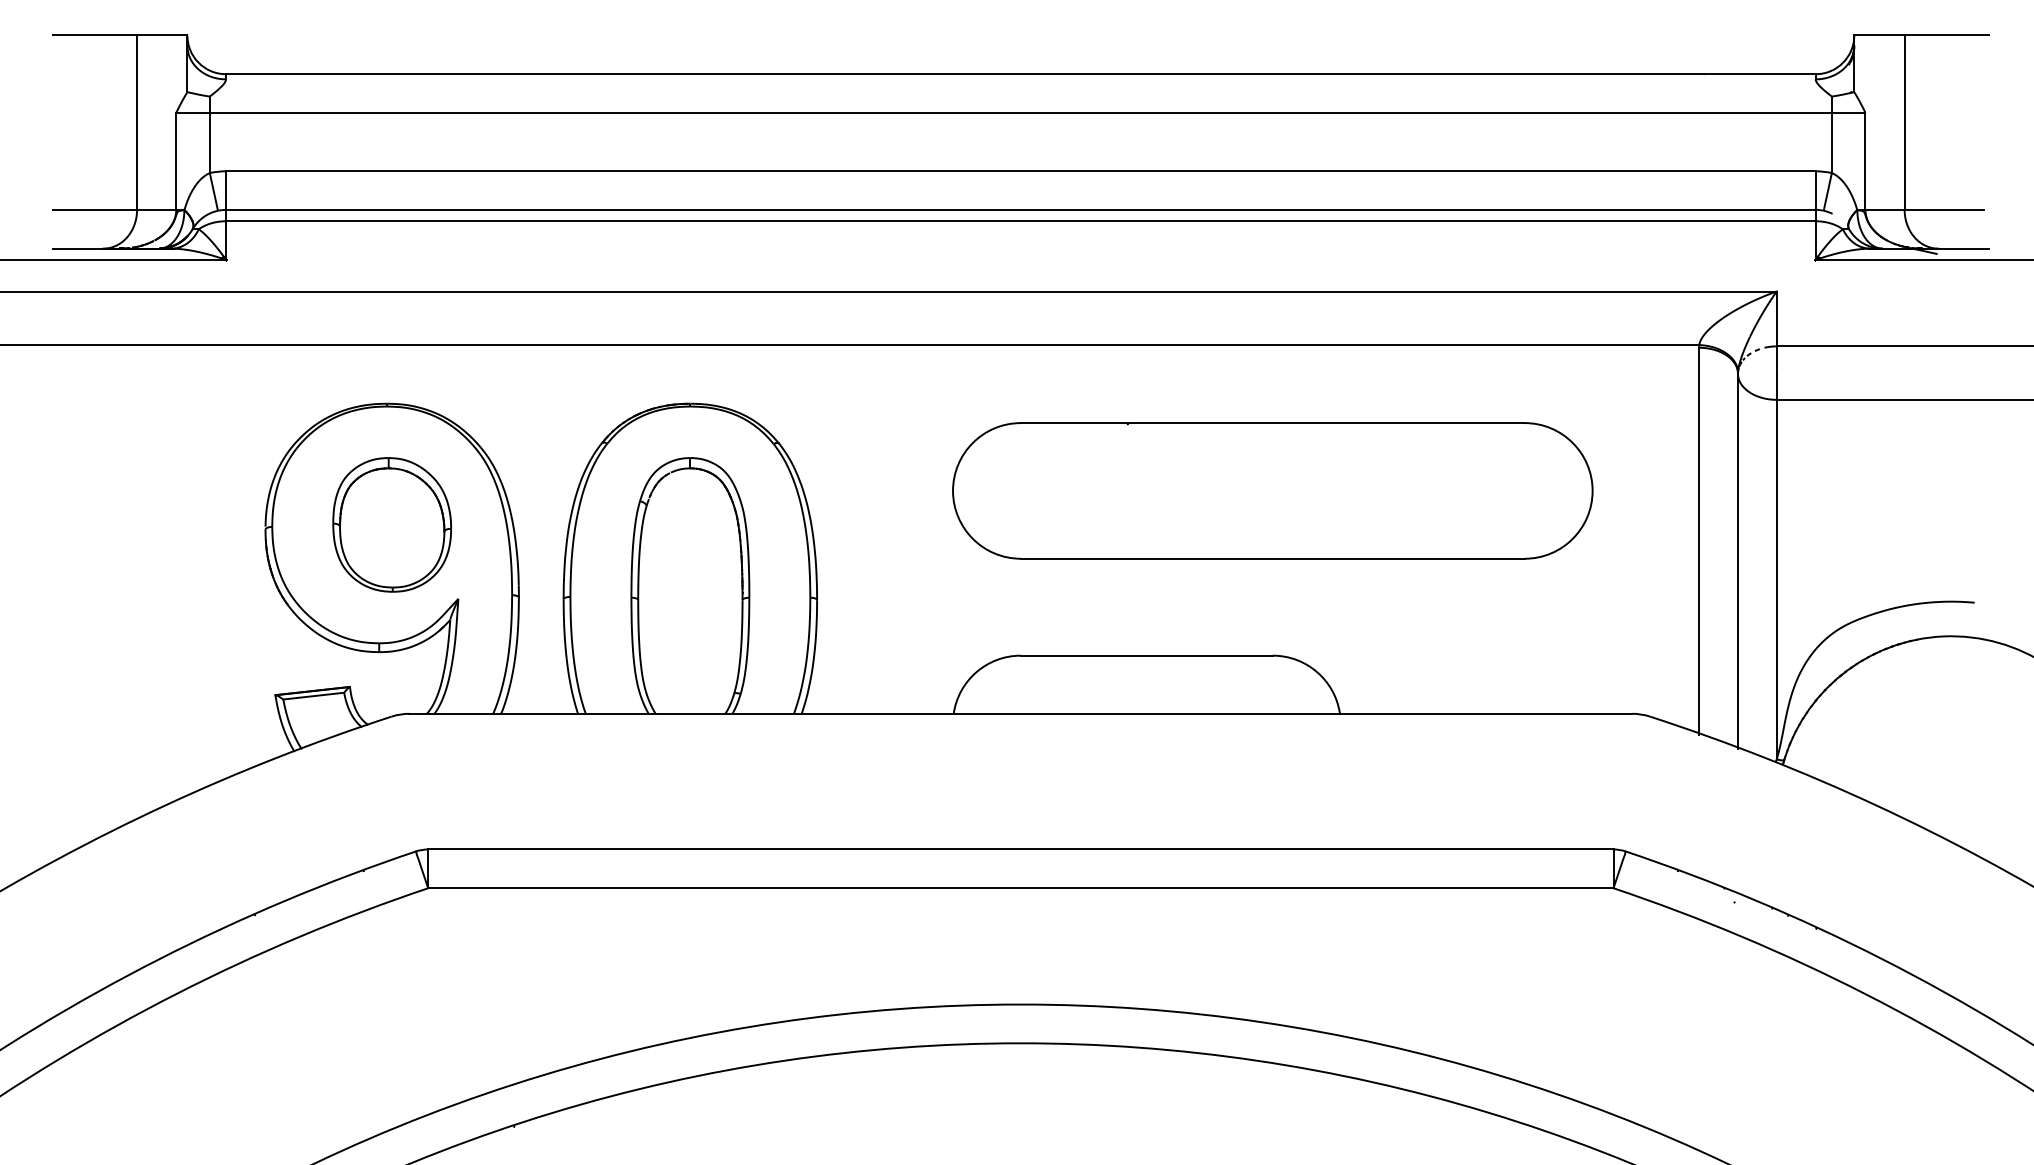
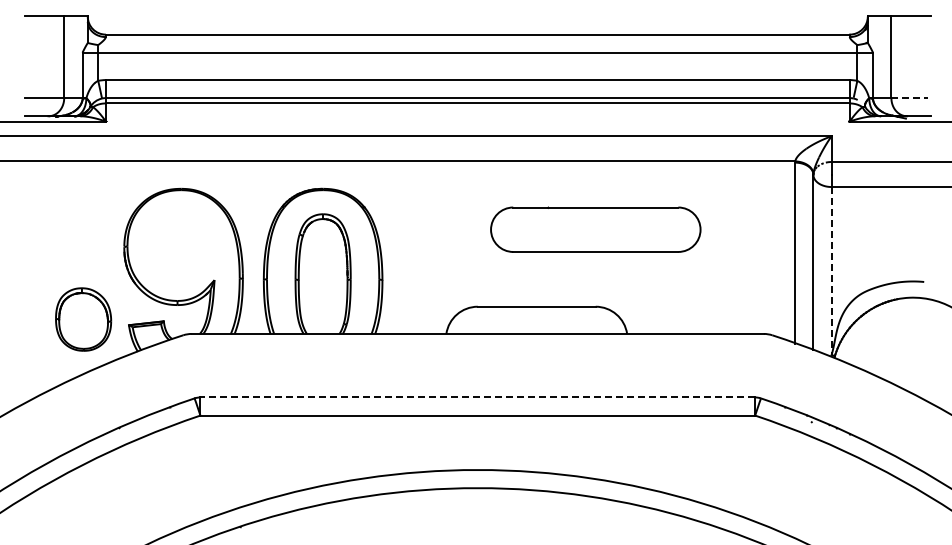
line: (1943, 210) -> (909, 98), solid -> dashed
part: (1272, 490) -> (595, 229), size x0.7
part: (391, 524) -> (83, 319), moved
line: (1776, 580) -> (831, 271), solid -> dashed
line: (1020, 849) -> (477, 397), solid -> dashed

